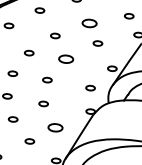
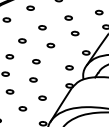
part: (89, 22) -> (68, 17), size x0.62
part: (65, 59) -> (50, 45), size x0.62
part: (55, 126) -> (42, 97), size x0.62

